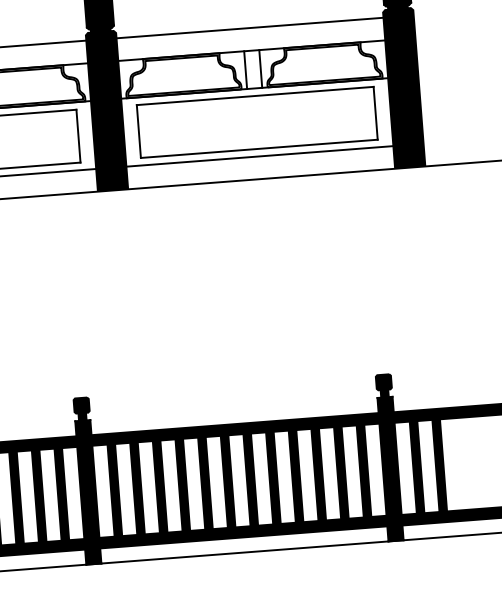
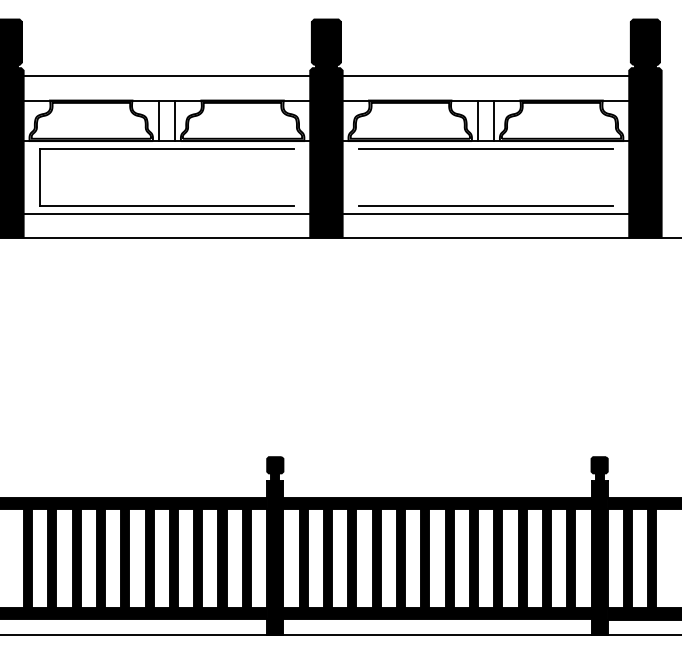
line: (376, 113) -> (613, 177), removed
line: (138, 131) -> (358, 177), removed
line: (78, 136) -> (294, 177), removed

